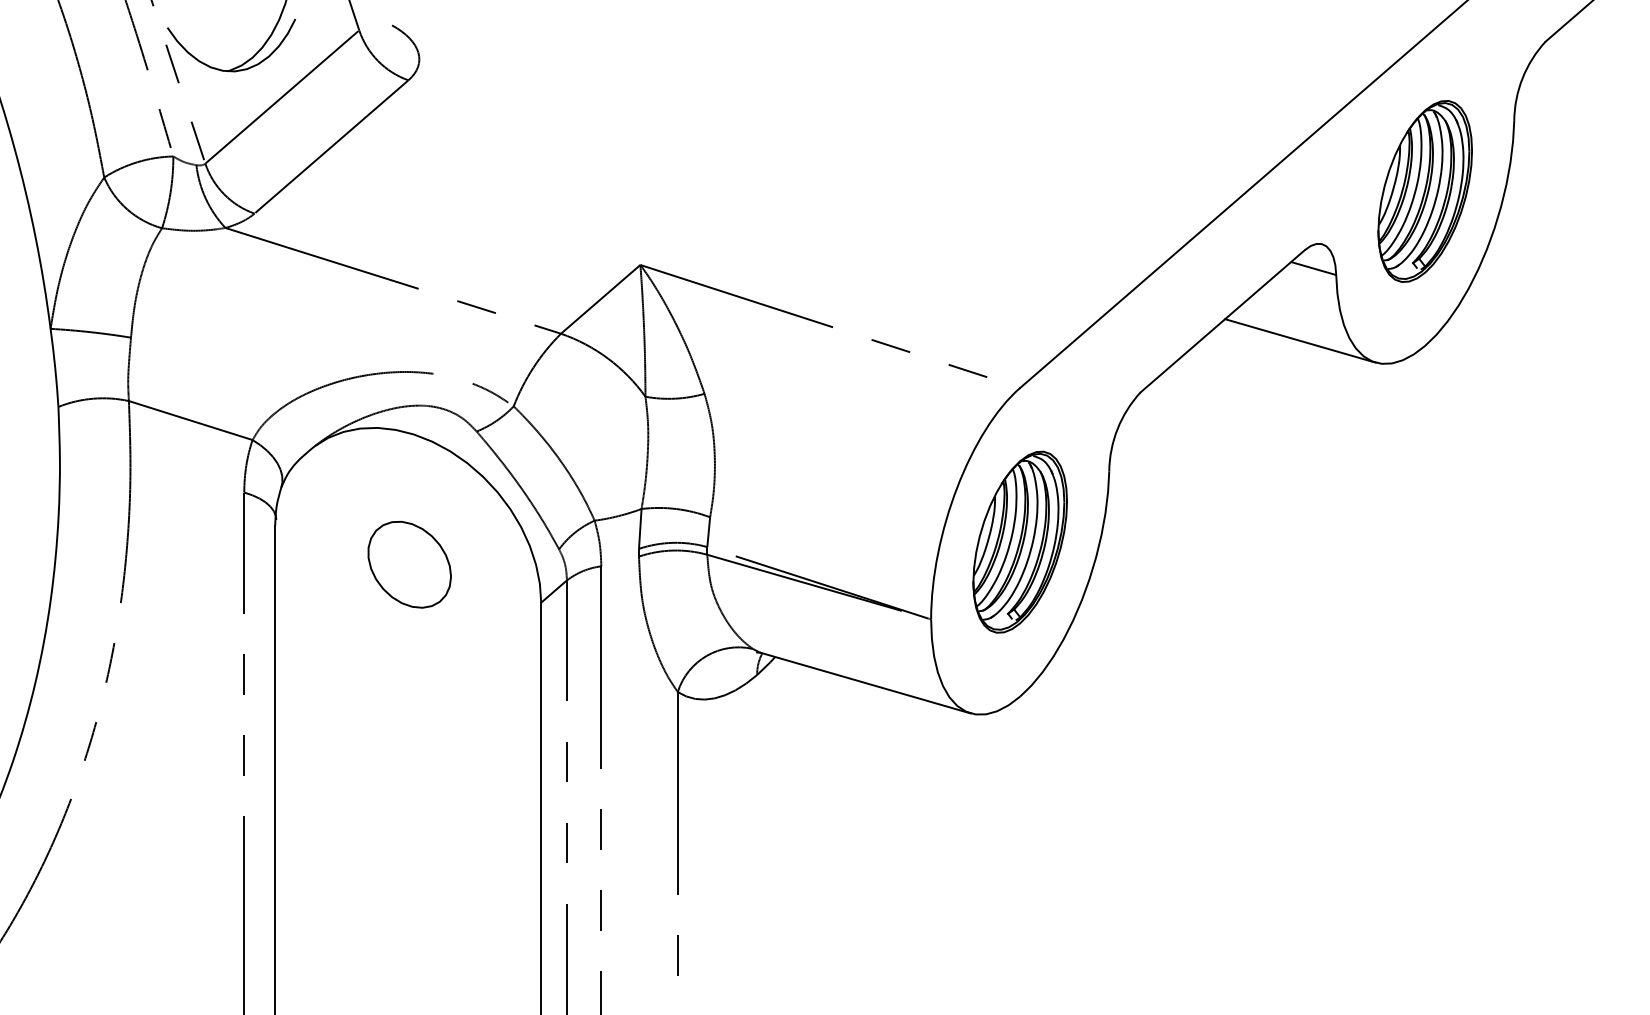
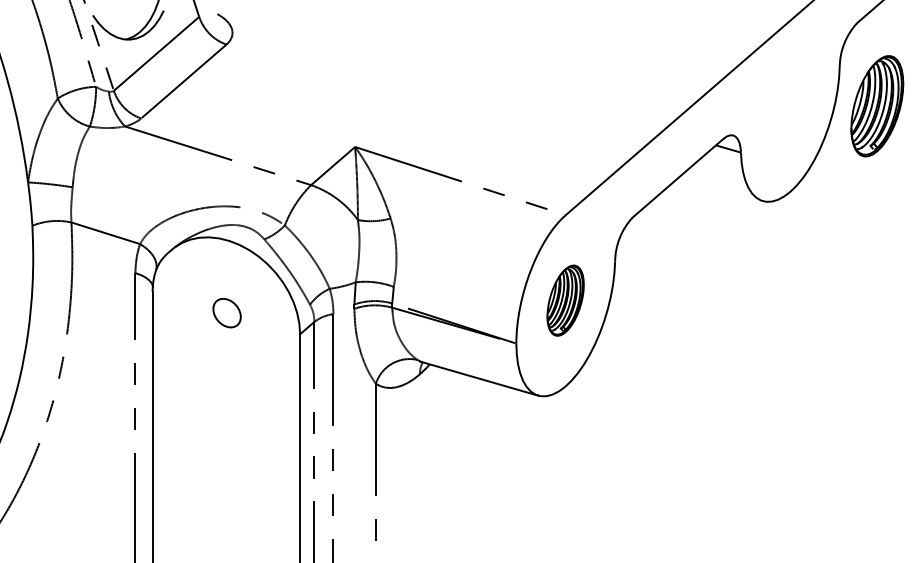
part: (1425, 191) -> (877, 106), moved
line: (1299, 341) -> (720, 189), removed
part: (1019, 541) -> (565, 300), size x0.7
part: (408, 563) -> (226, 312), size x0.6

